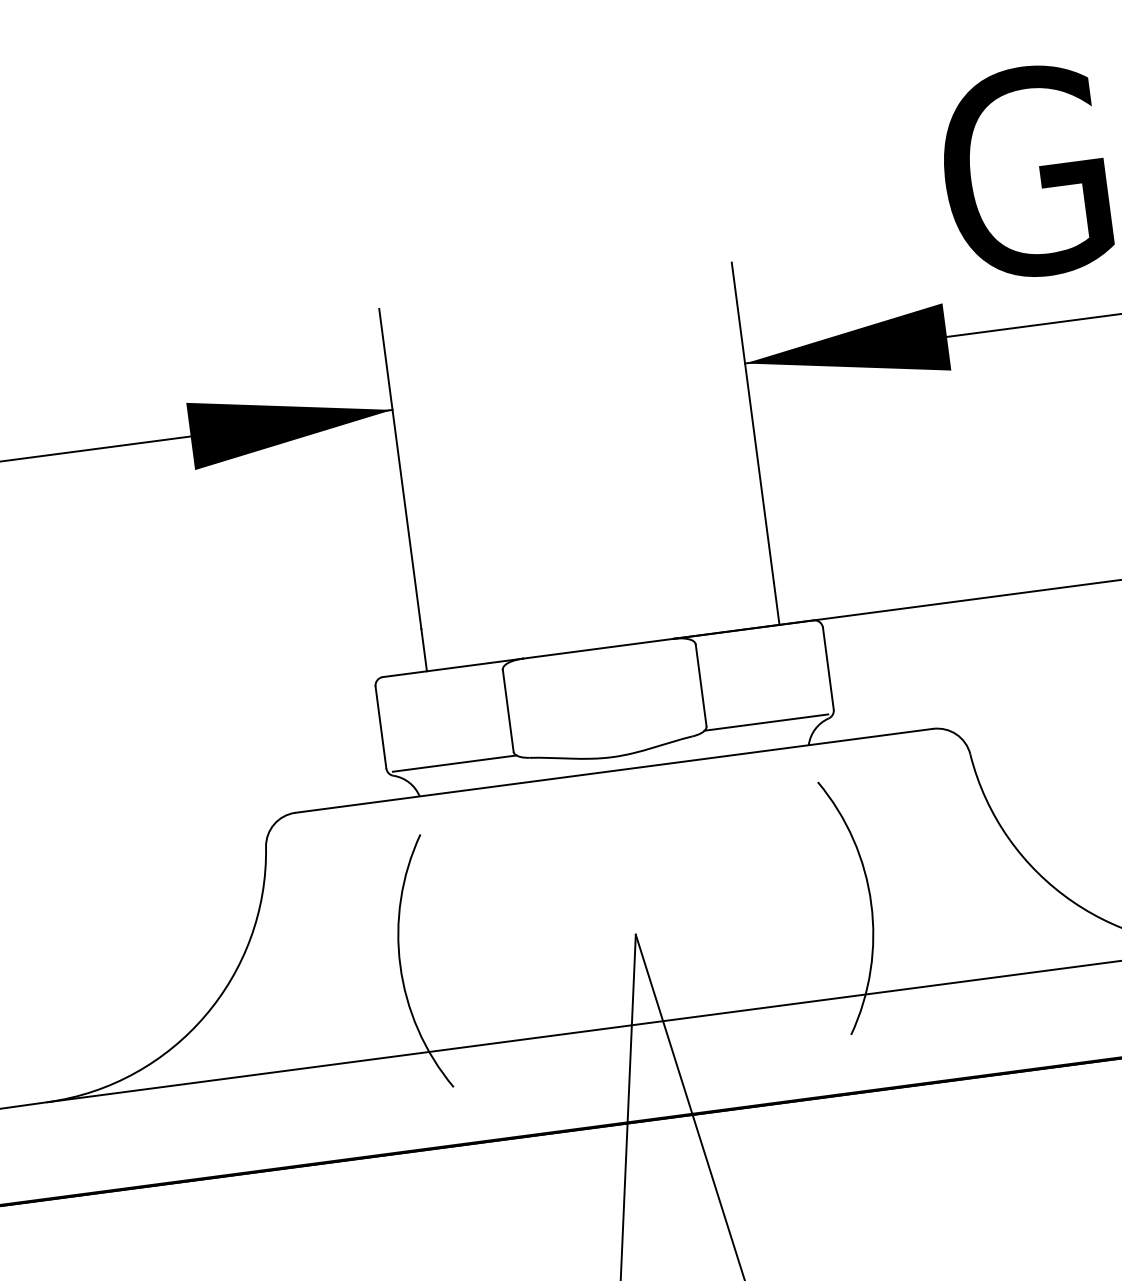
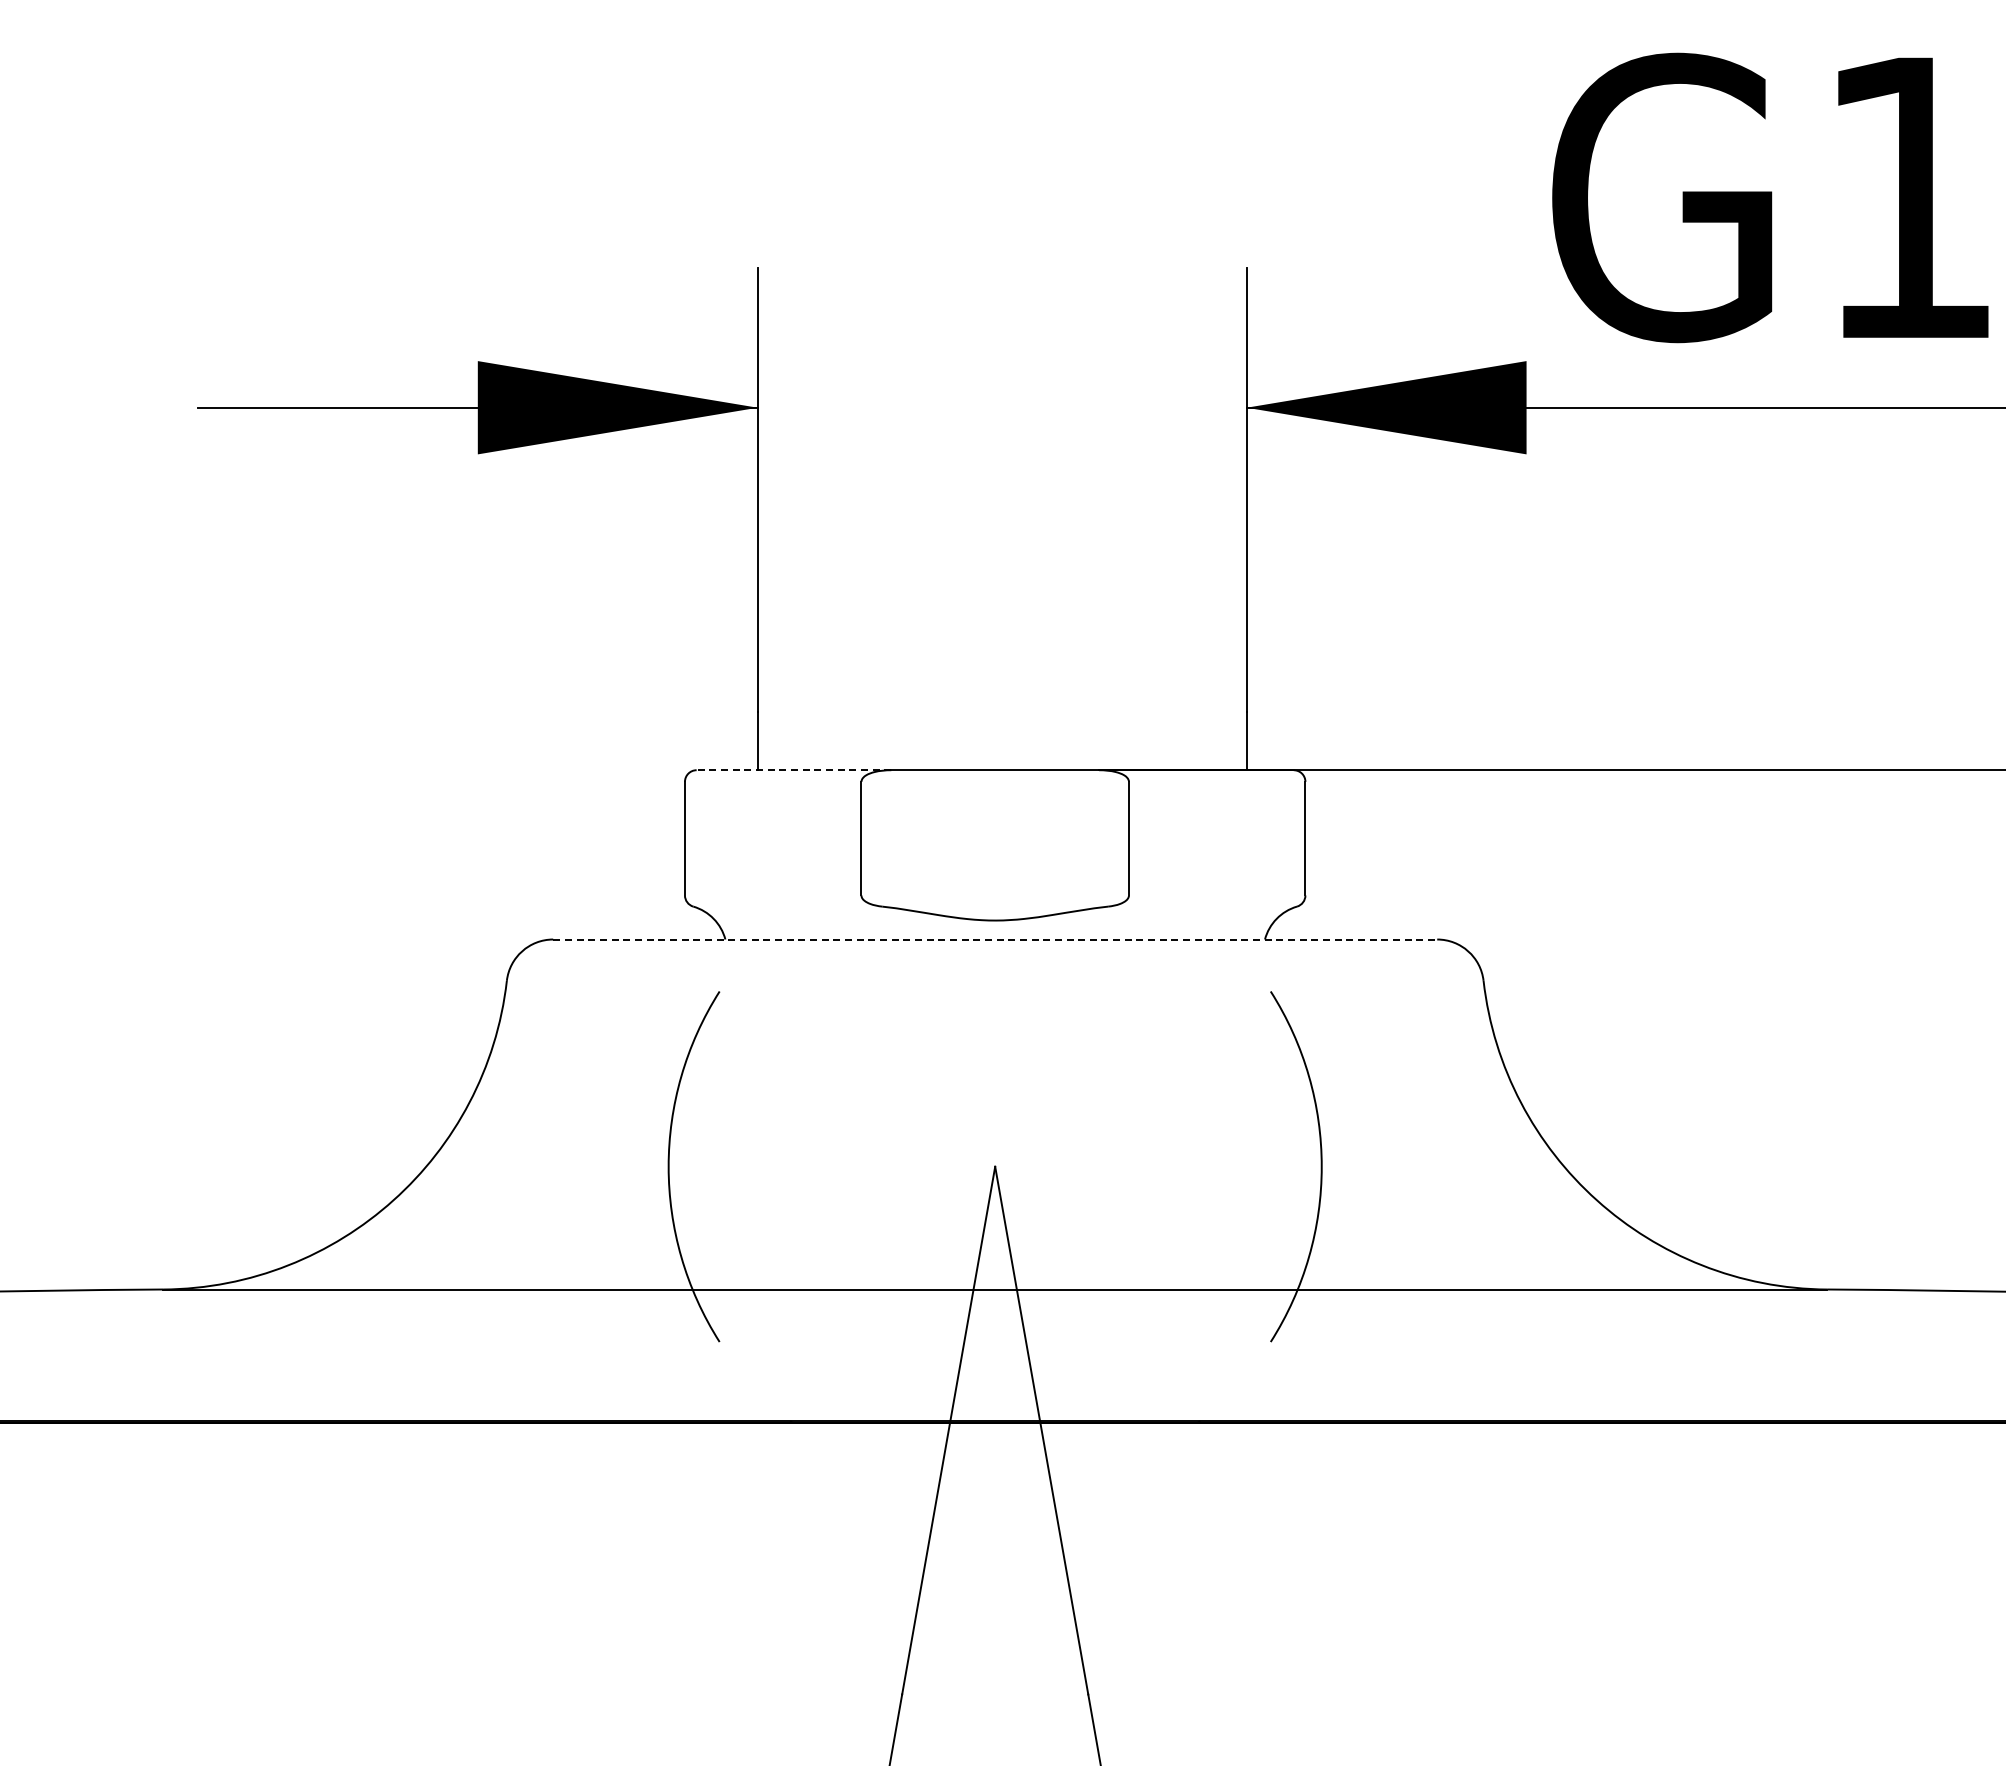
line: (452, 668) -> (793, 770), solid -> dashed
line: (766, 722) -> (1211, 901), removed
line: (454, 764) -> (778, 901), removed
line: (614, 770) -> (995, 939), solid -> dashed

